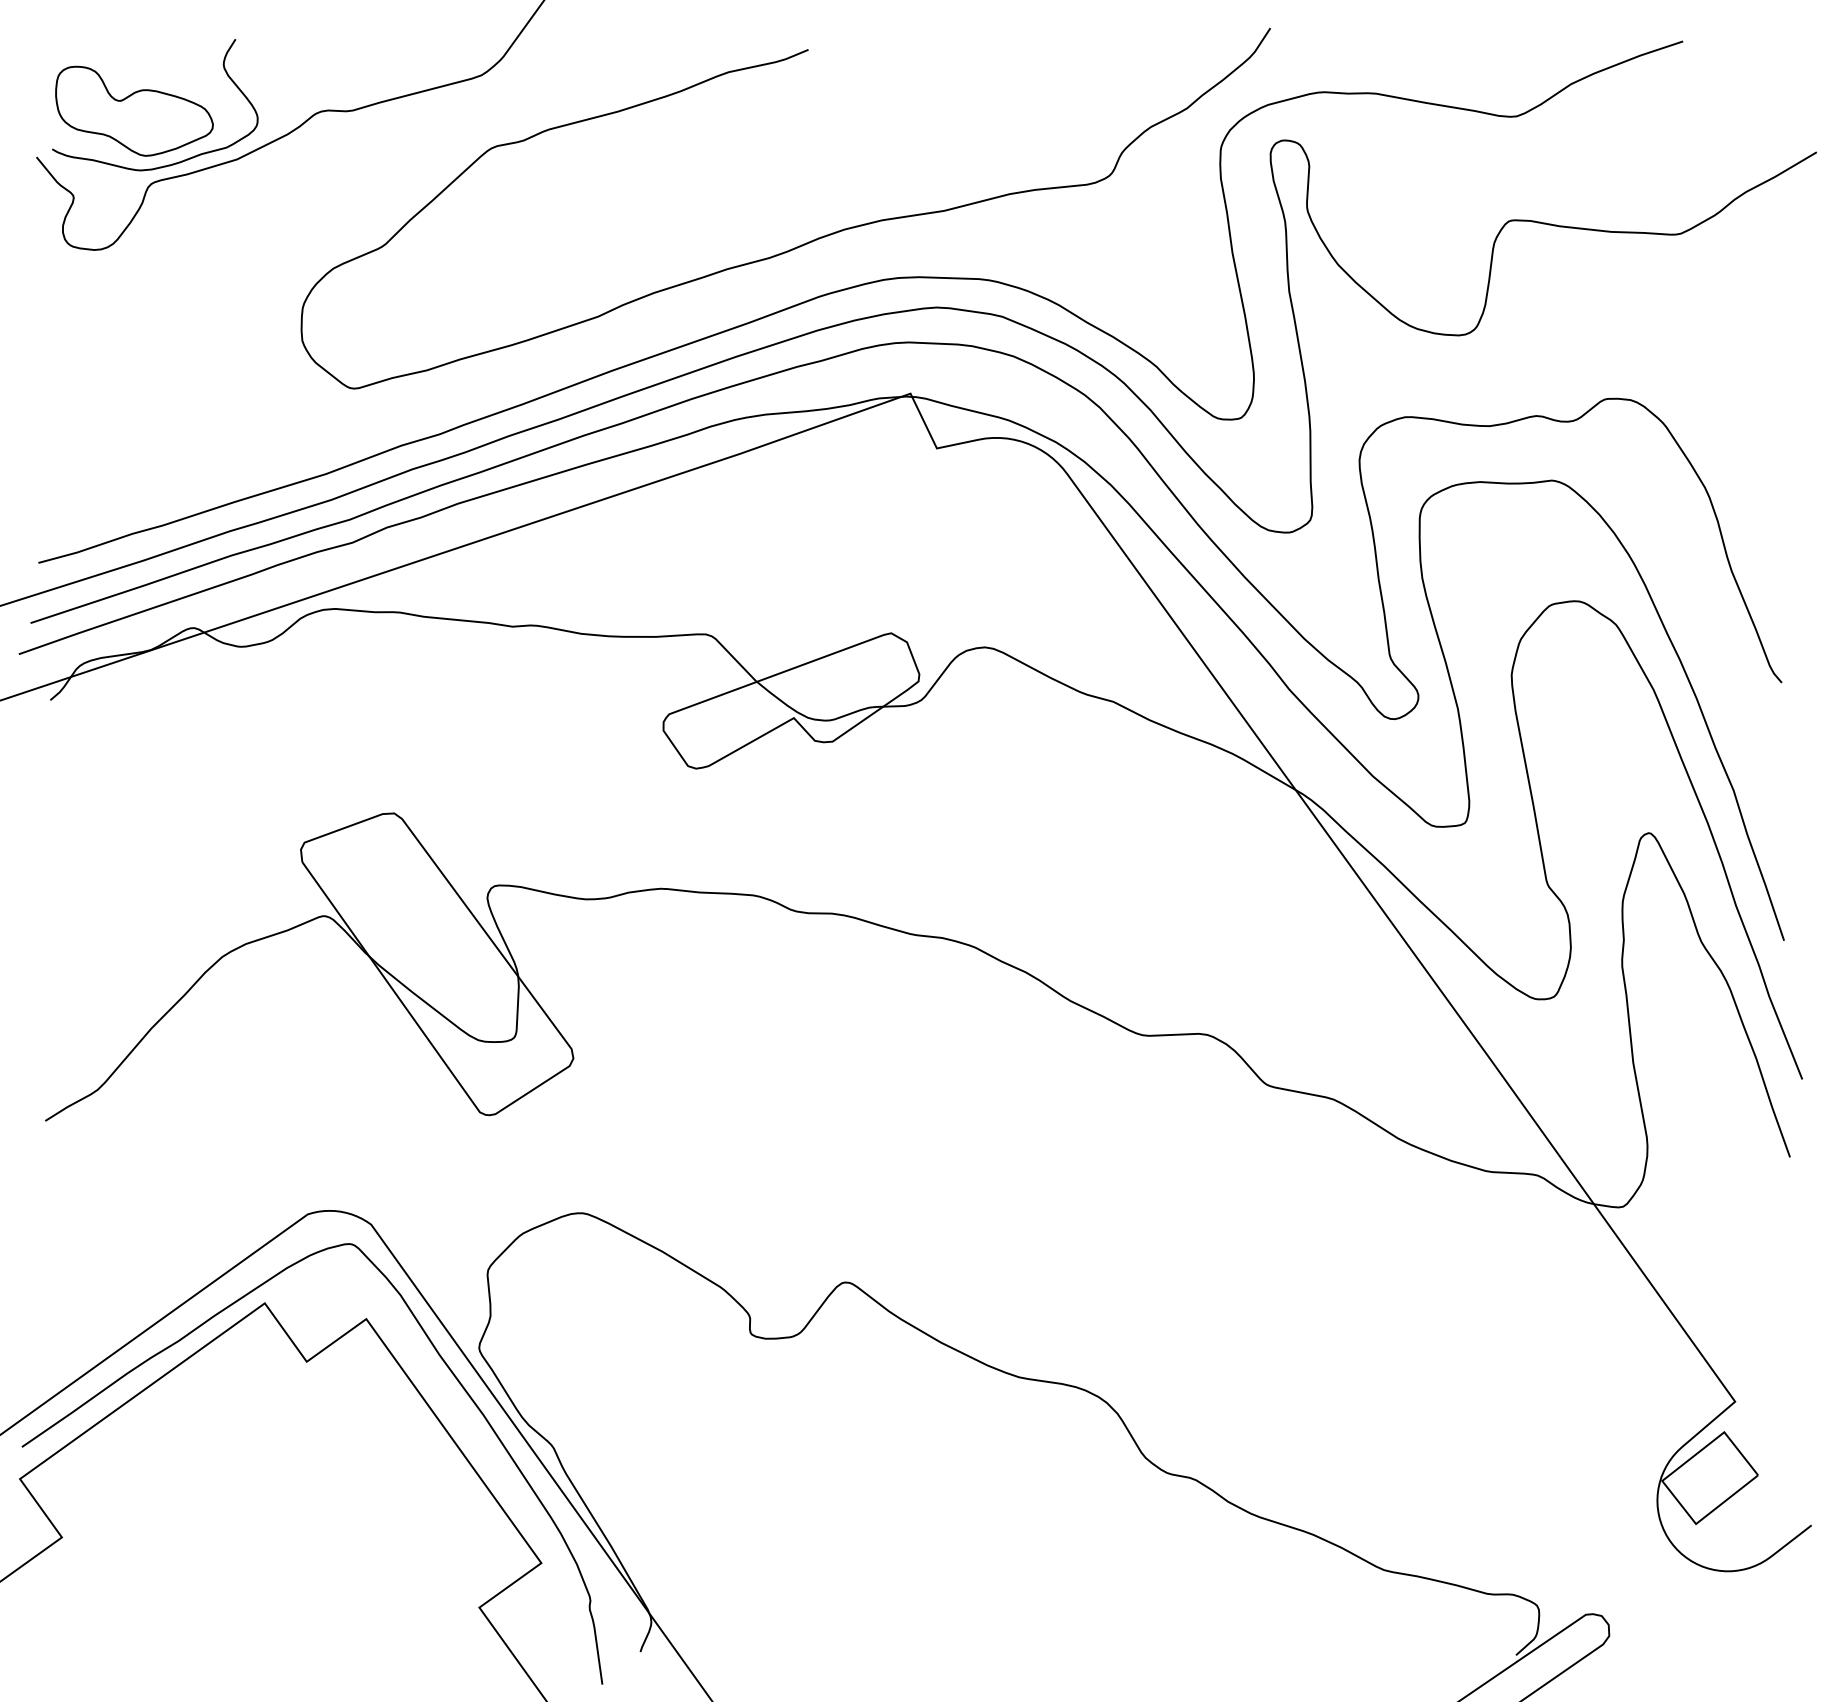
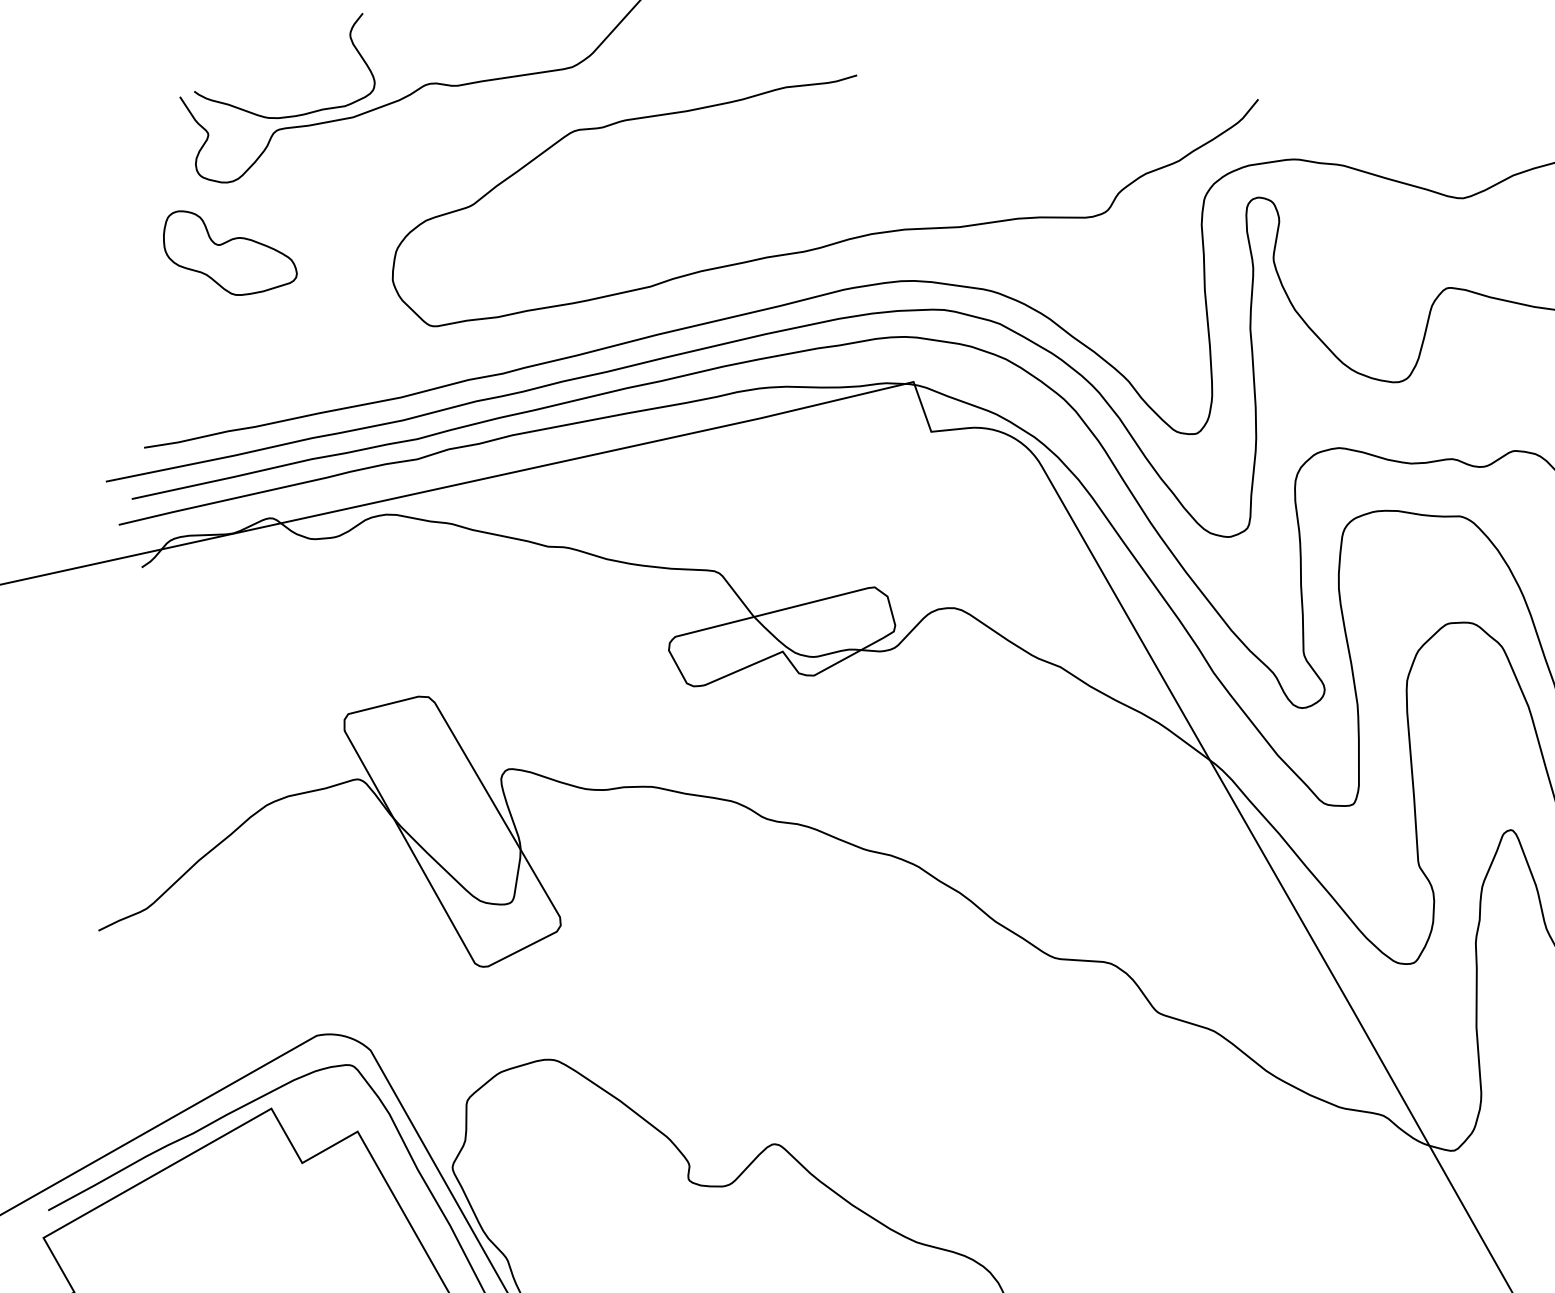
part: (134, 110) -> (230, 254), moved

